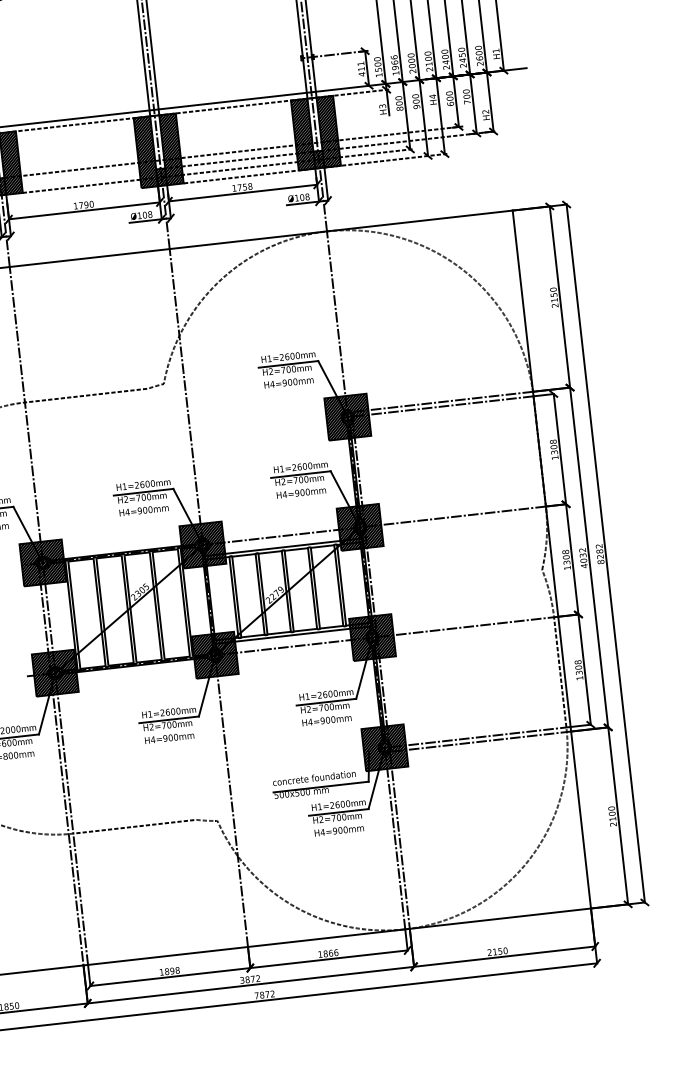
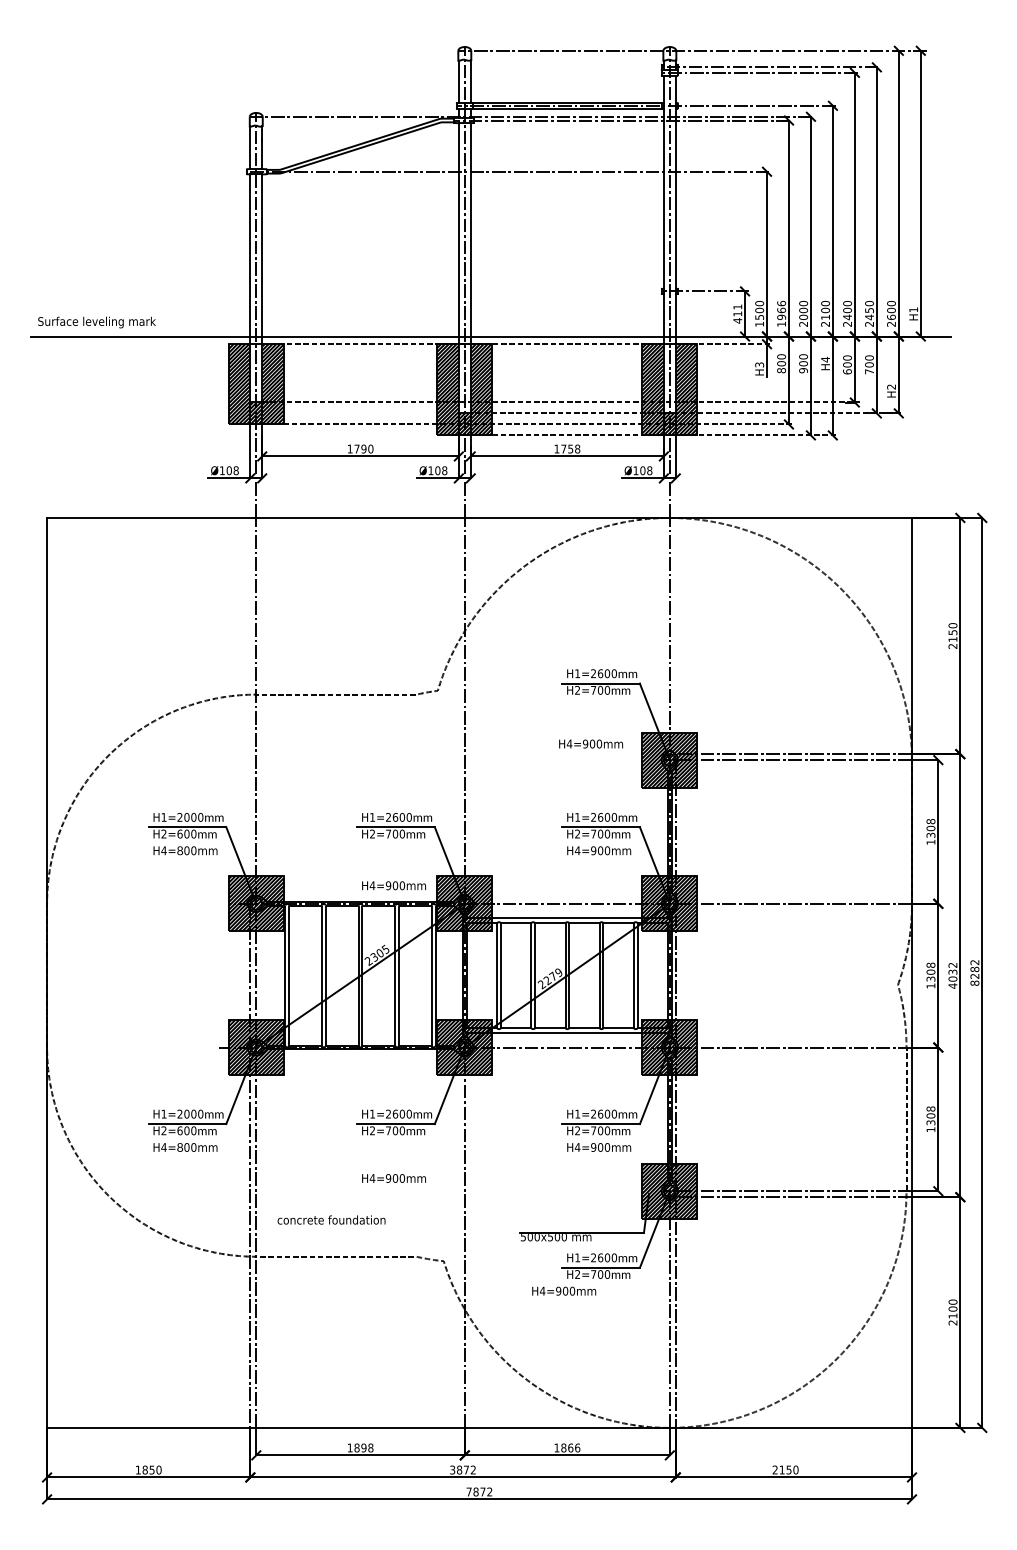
text: (289, 382) -> (591, 743), moved
text: (143, 510) -> (393, 885), moved
text: (169, 738) -> (393, 1178), moved
text: (314, 777) -> (331, 1219), moved
text: (339, 830) -> (564, 1290), moved

